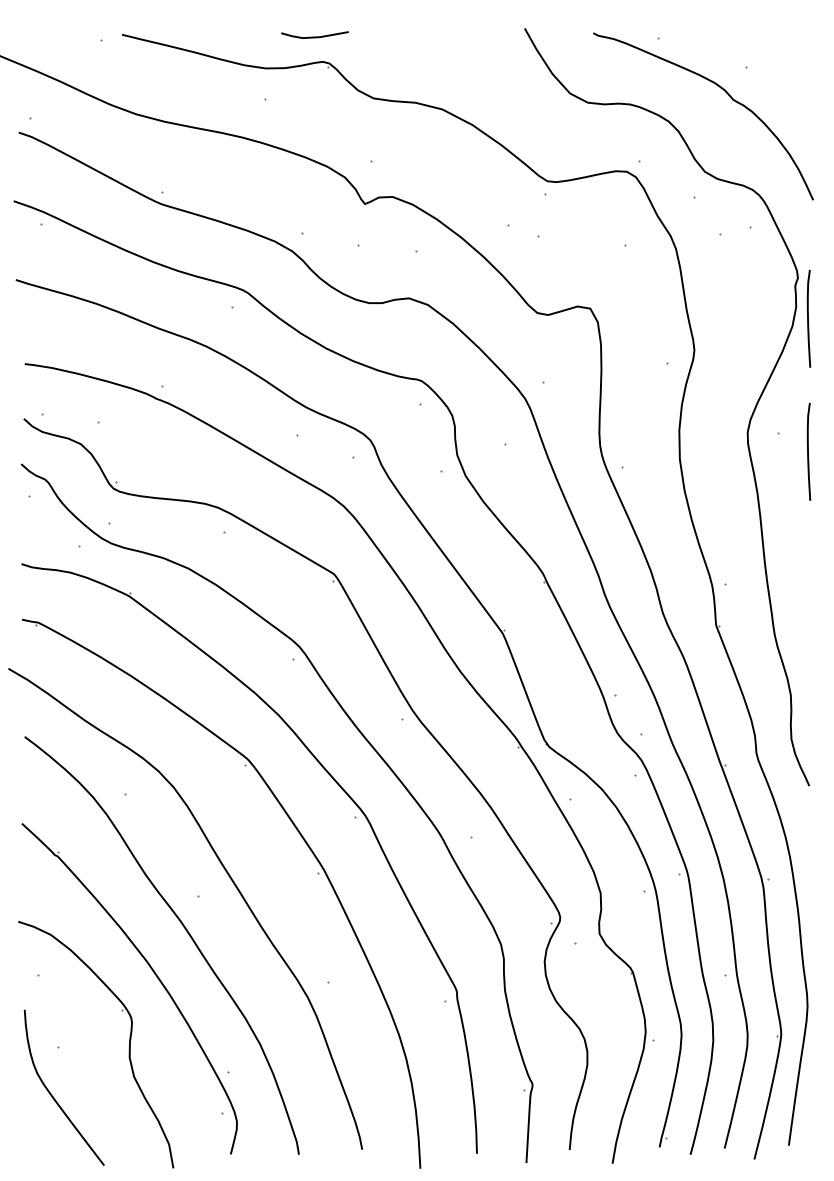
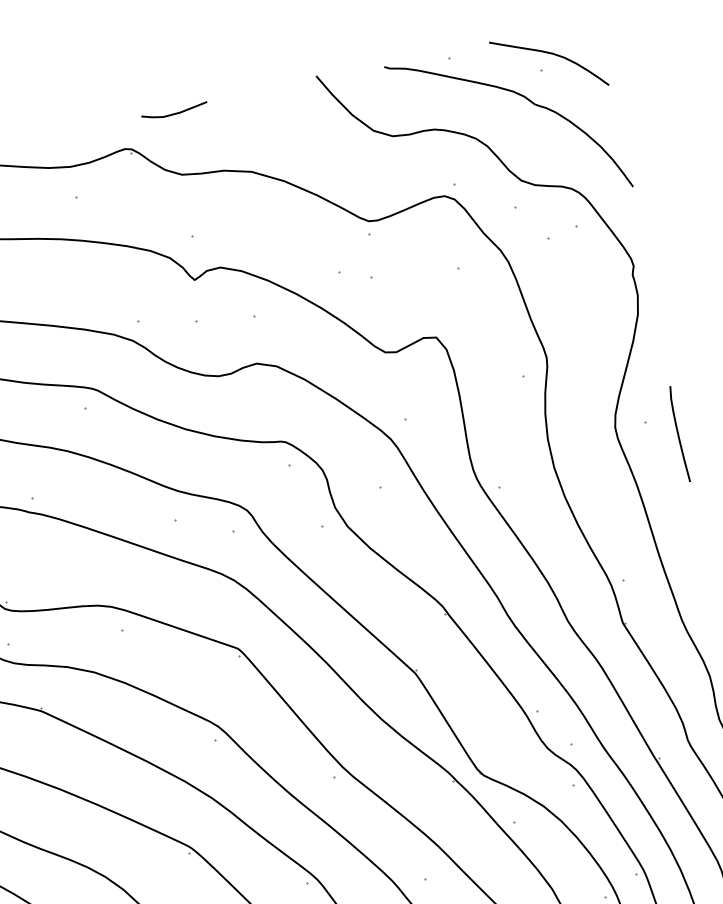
line: (314, 36) -> (174, 113), moved
curve: (757, 53) -> (549, 54), added
curve: (808, 318) -> (652, 303), removed

